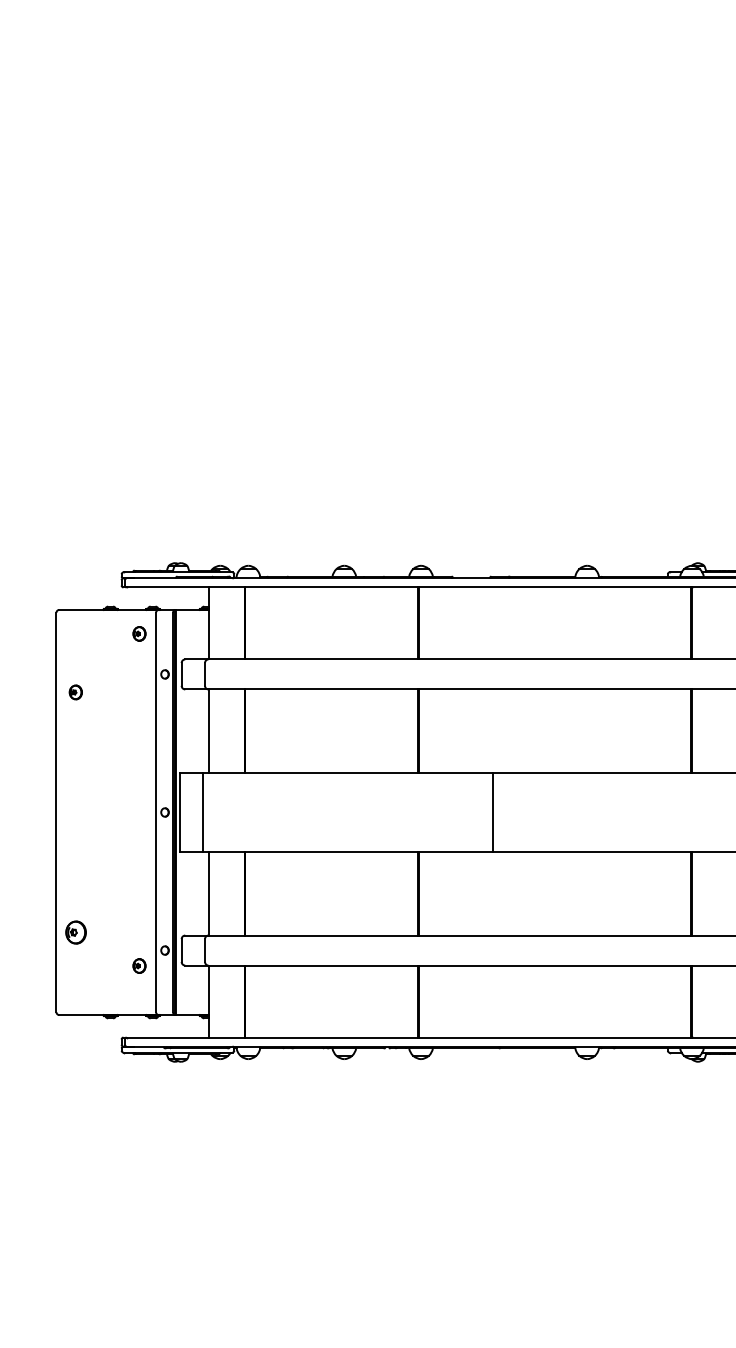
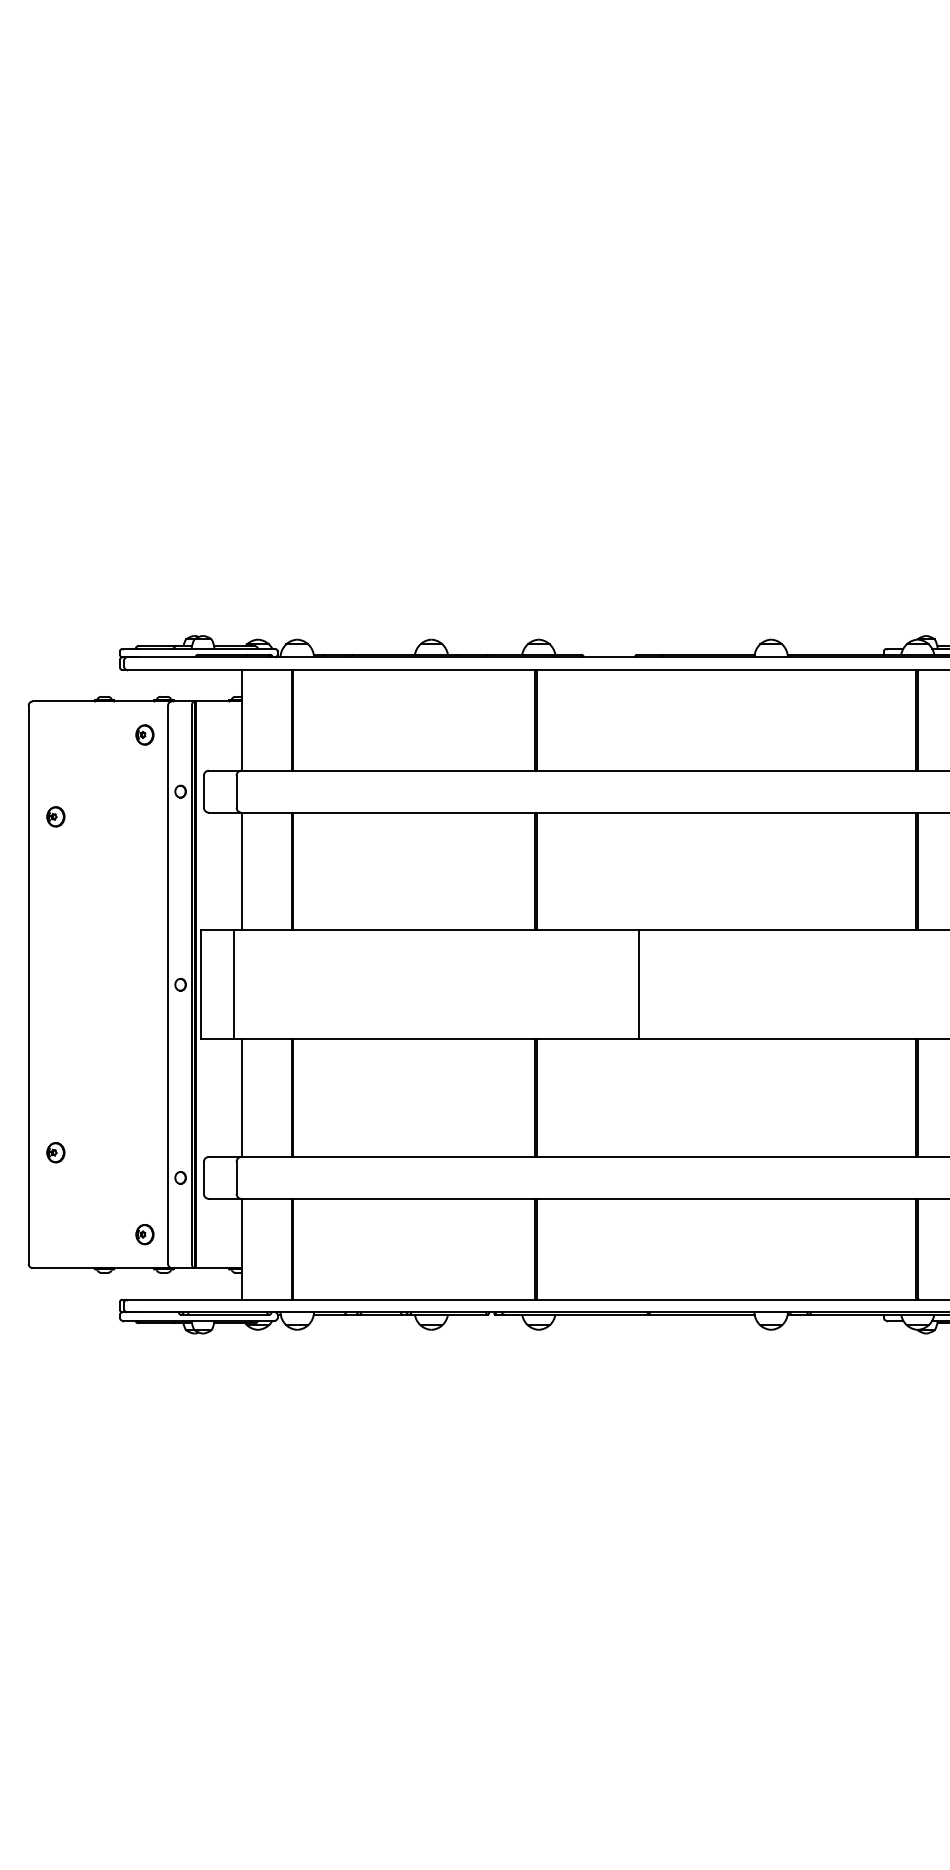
part: (75, 932) -> (55, 1152), size x0.62
part: (139, 965) -> (144, 1233), moved

